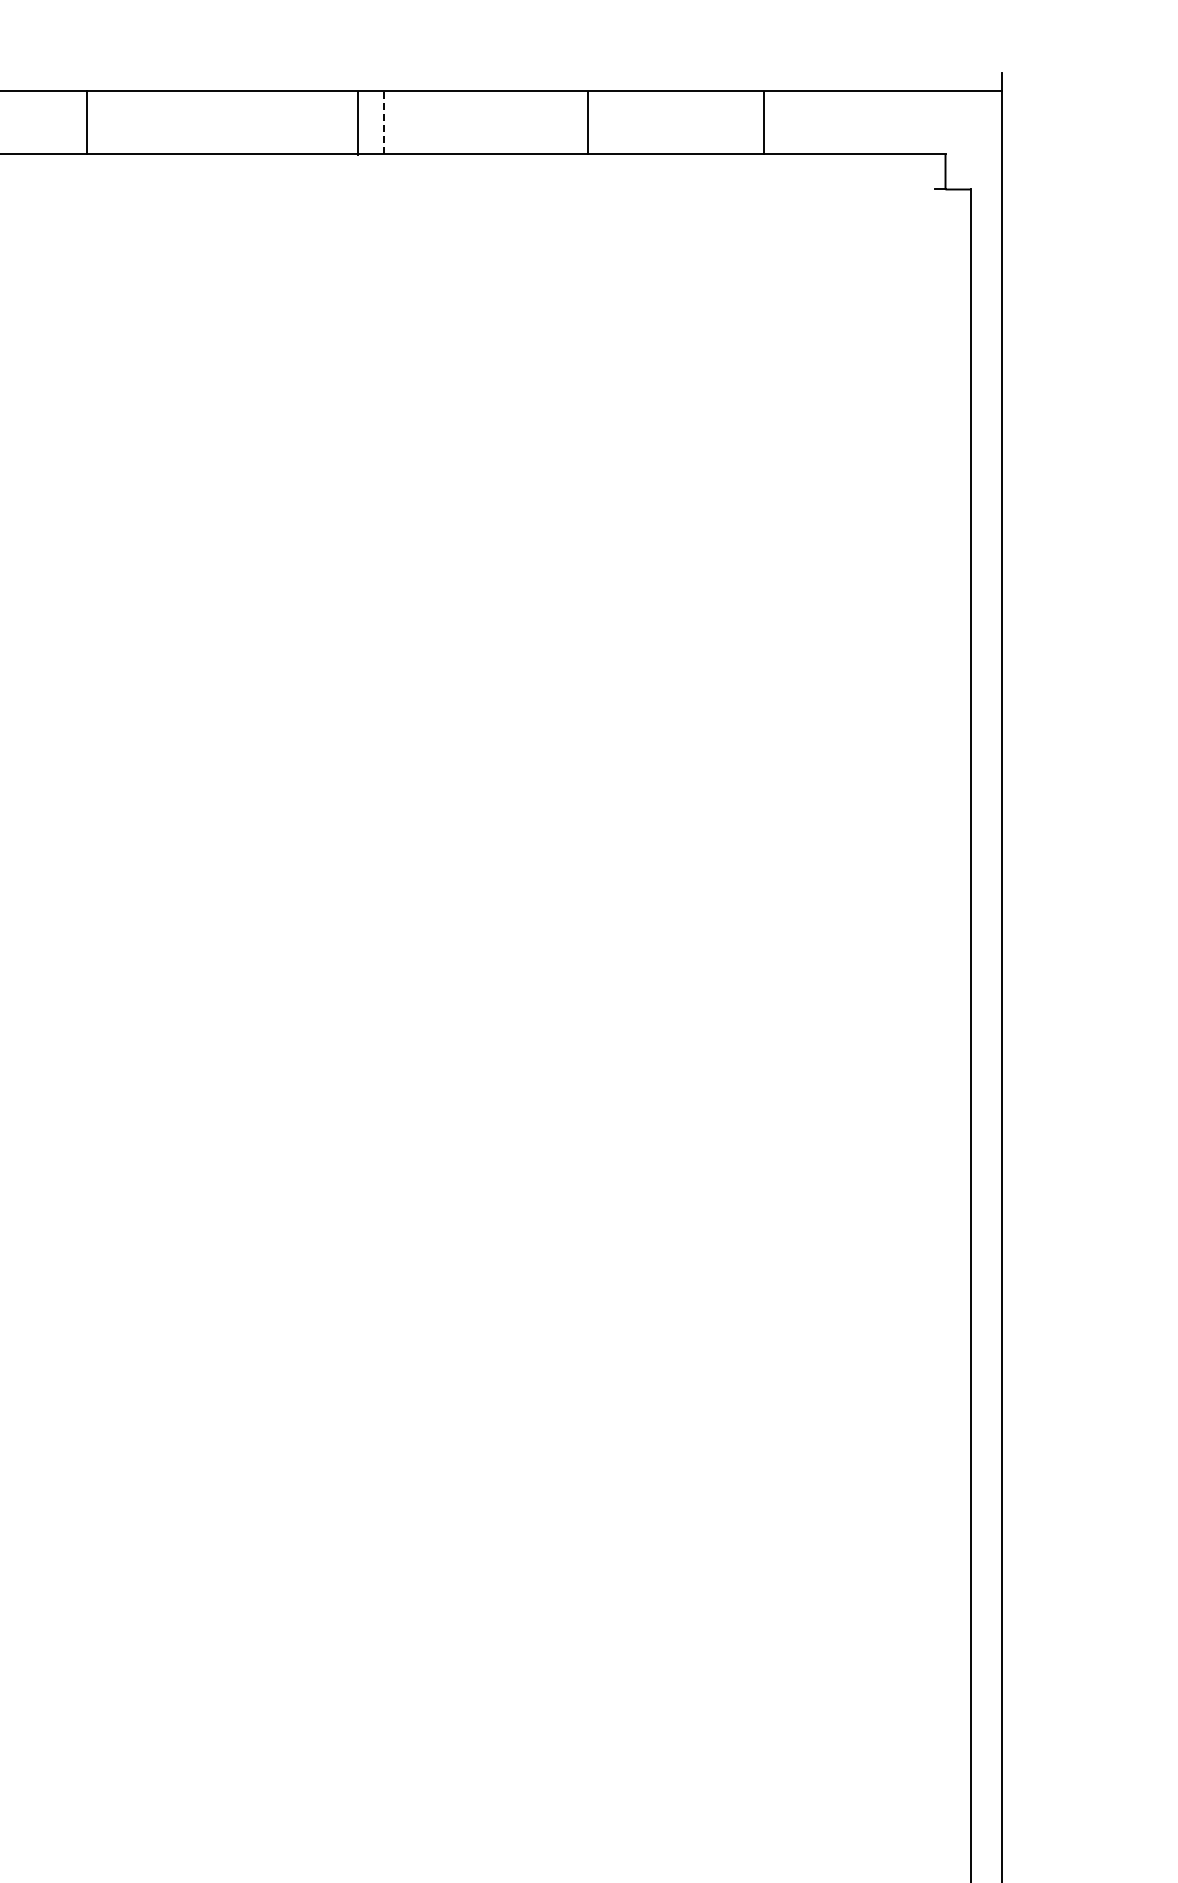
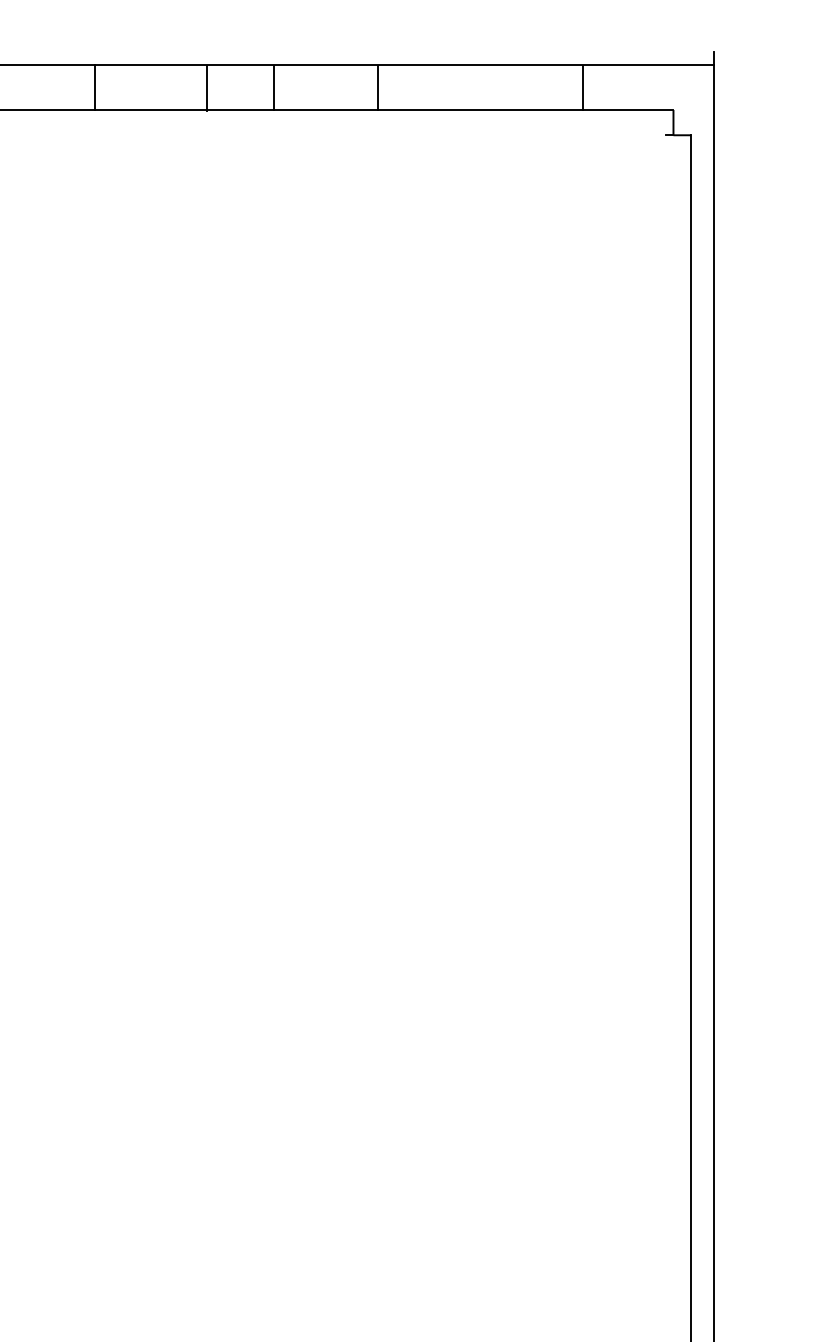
line: (87, 122) -> (95, 87), moved
line: (384, 122) -> (273, 87), dashed -> solid
line: (588, 122) -> (377, 87), moved
line: (764, 122) -> (582, 87), moved
line: (357, 123) -> (206, 88), moved

